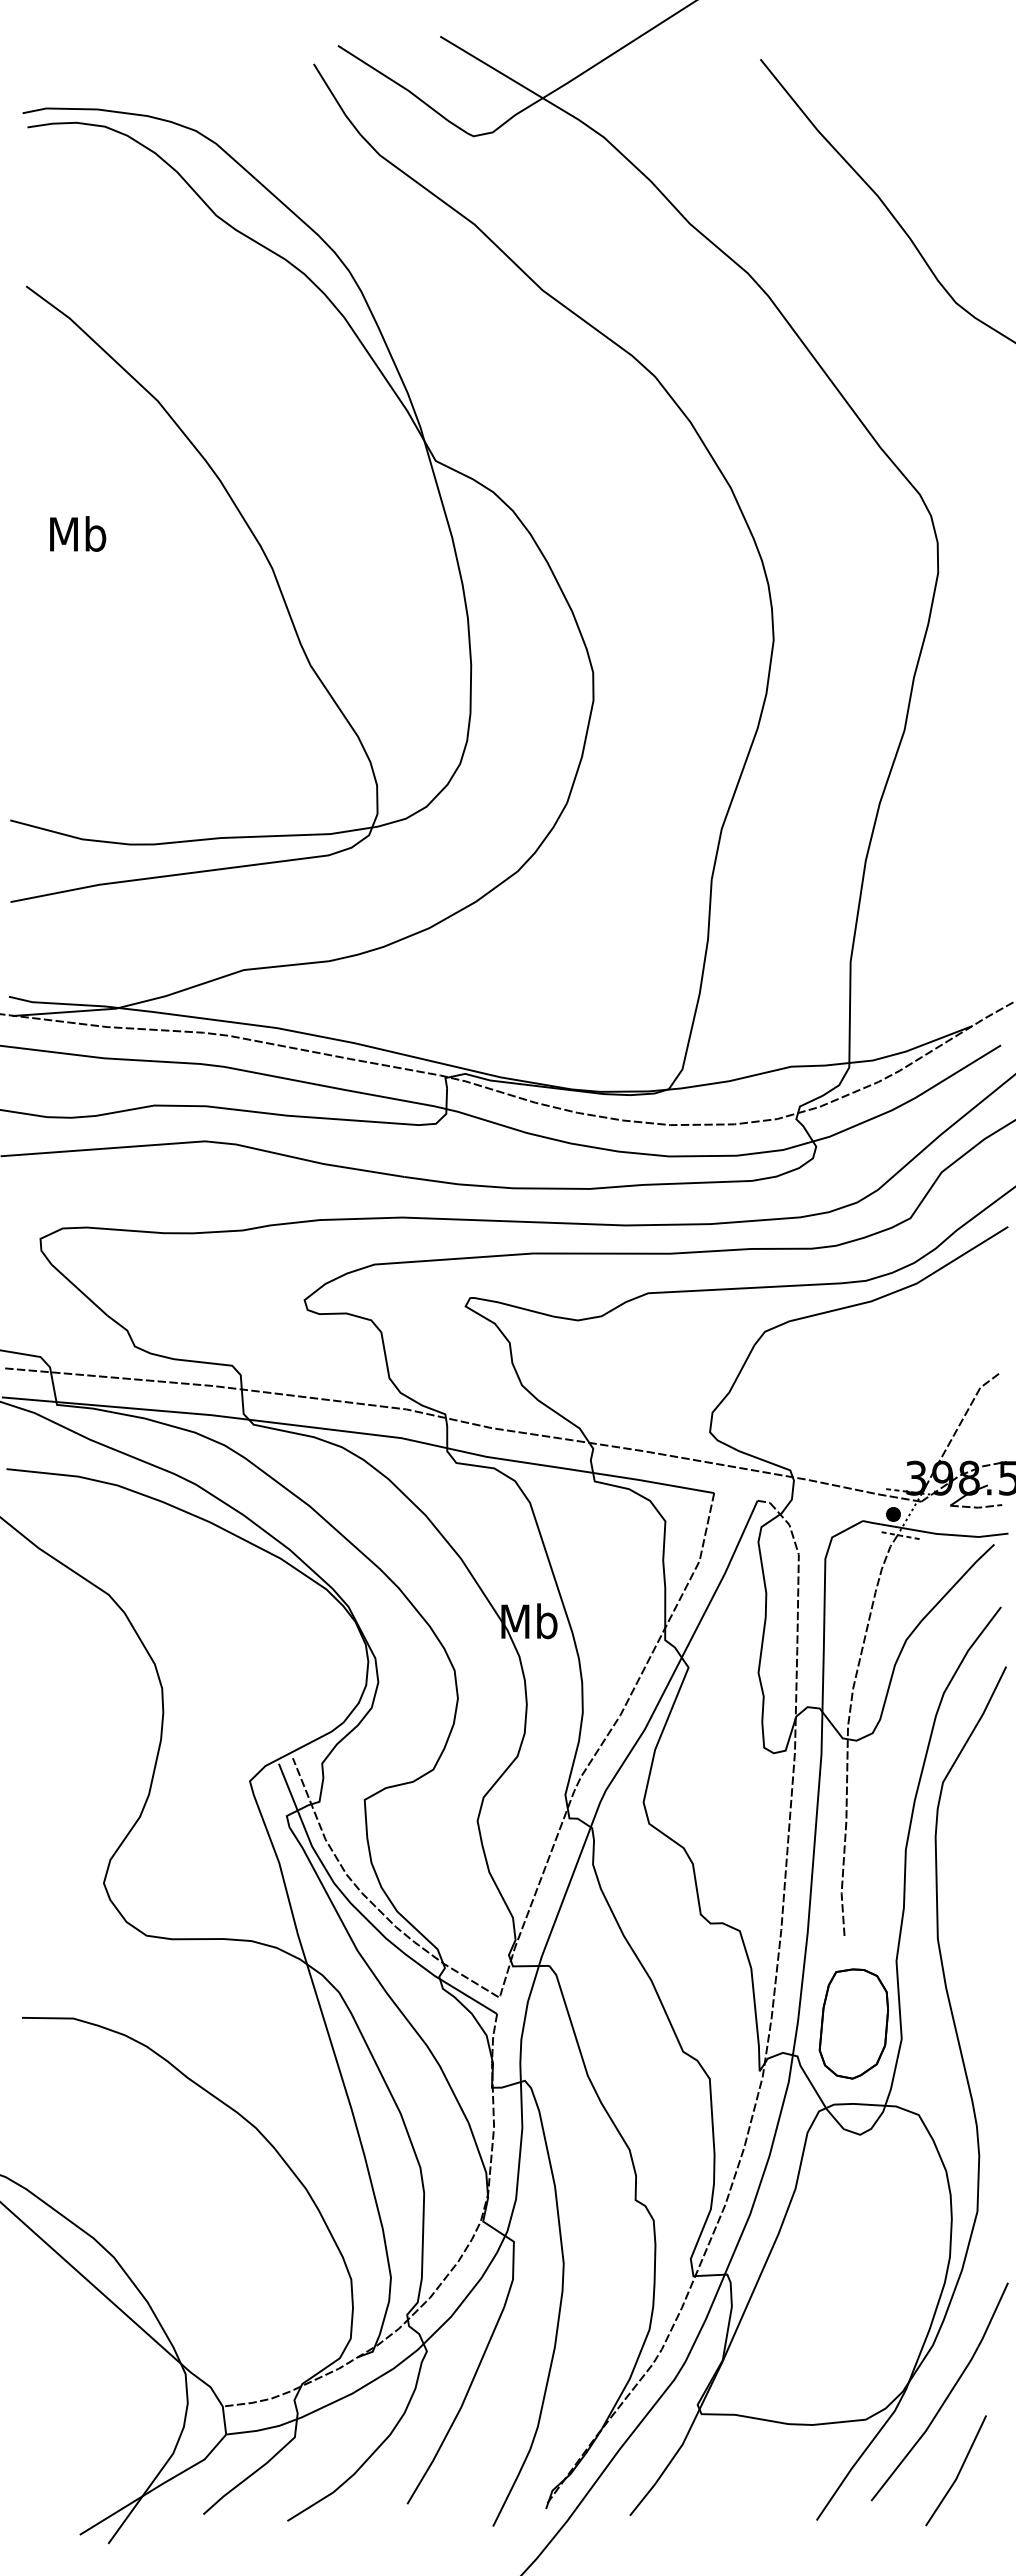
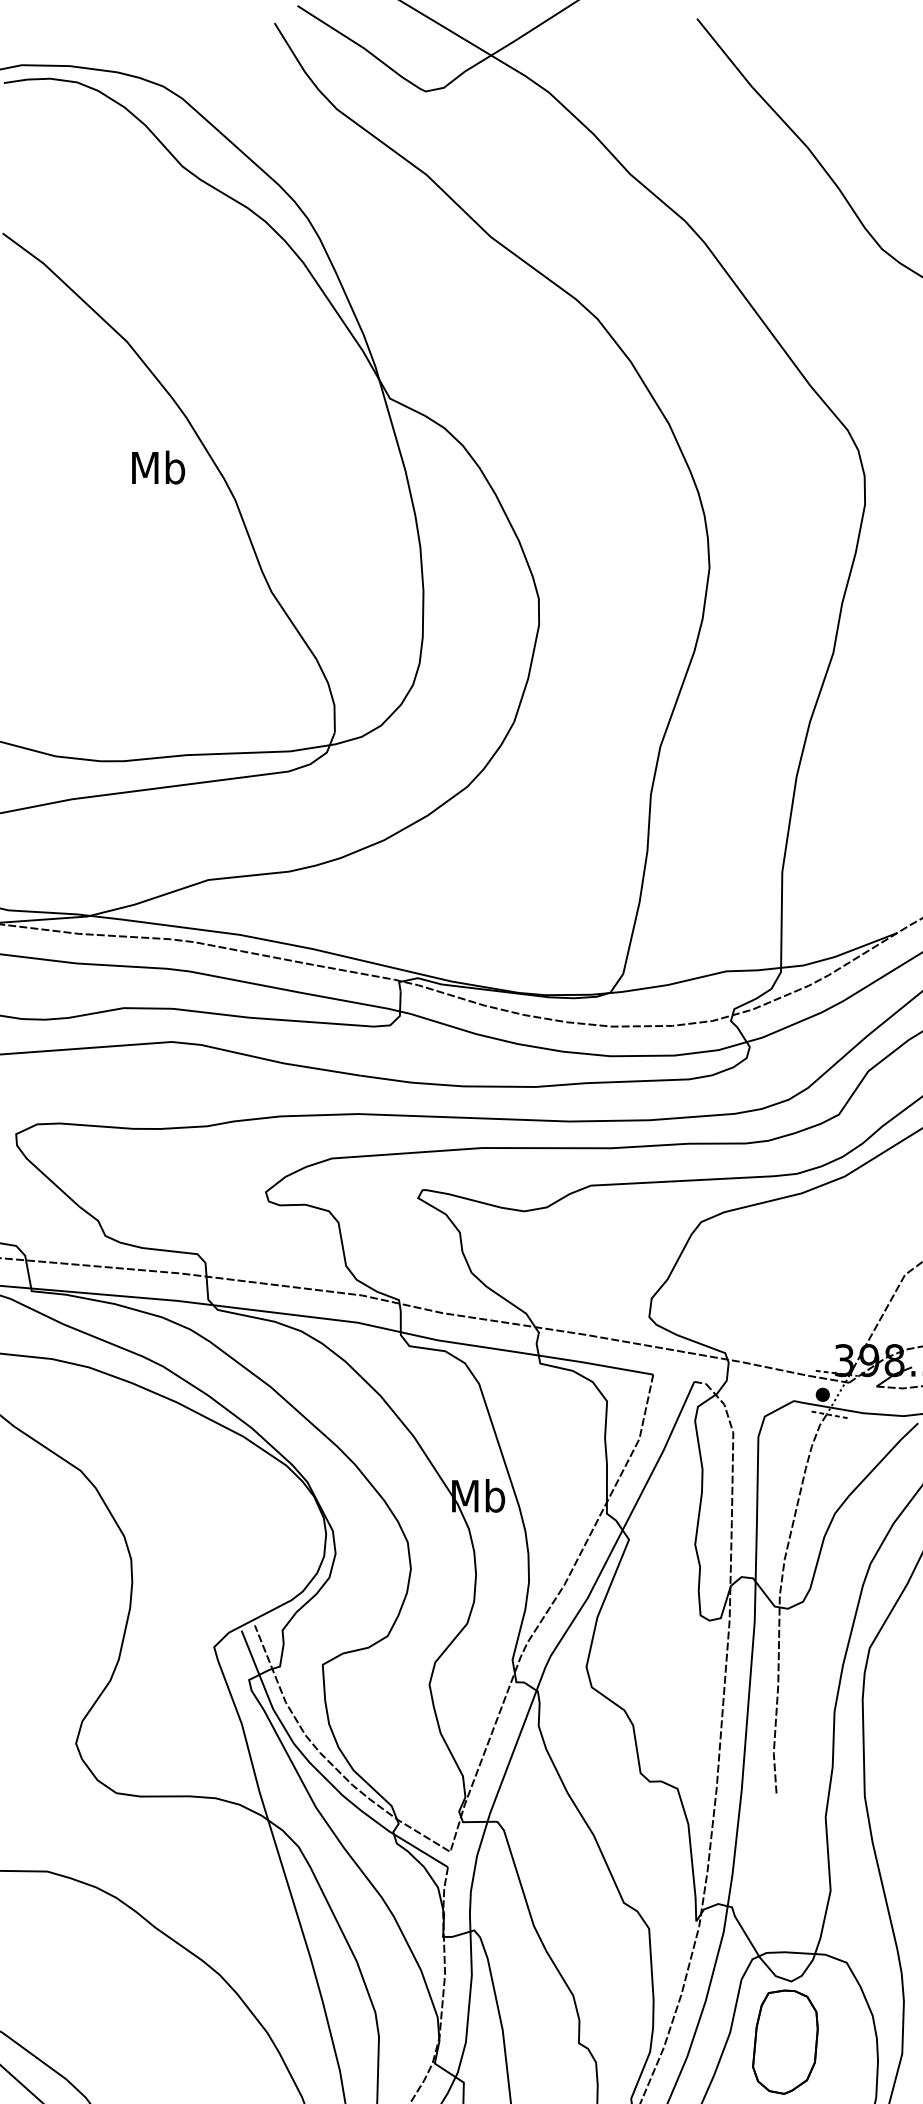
text: (78, 533) -> (158, 467), moved
part: (853, 2023) -> (785, 2041), moved

